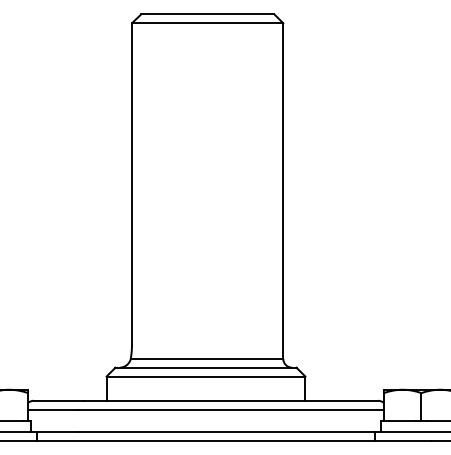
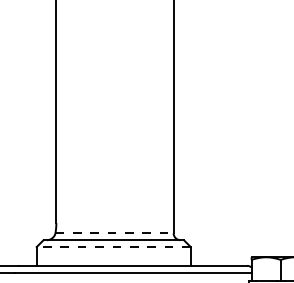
line: (207, 358) -> (114, 233), solid -> dashed
line: (205, 376) -> (113, 247), solid -> dashed

